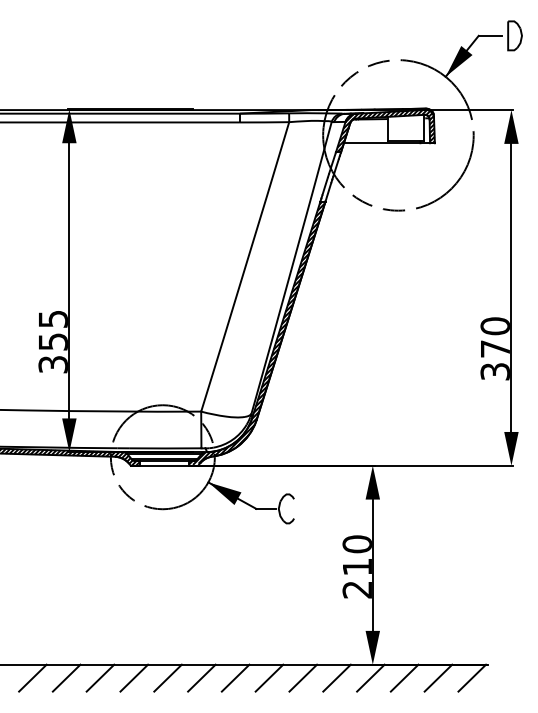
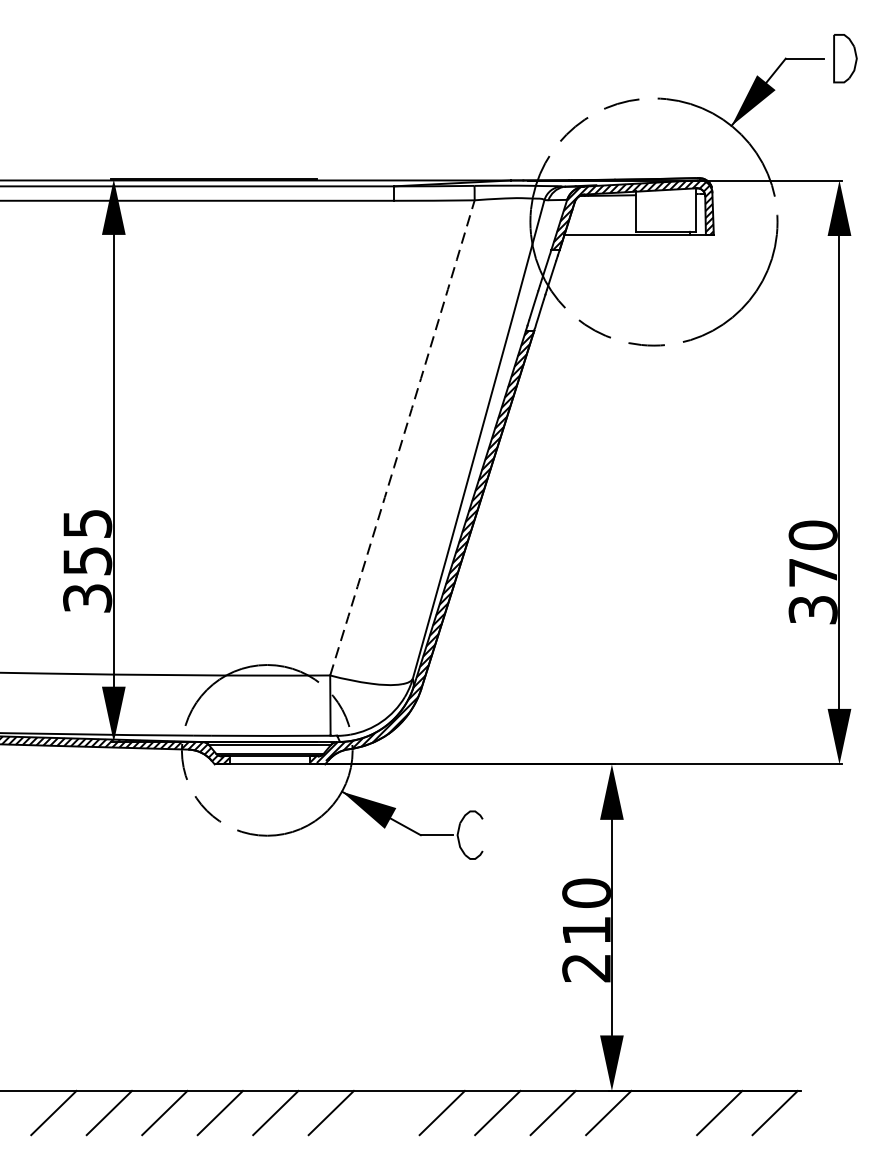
arc: (245, 266) -> (402, 437), solid -> dashed
line: (235, 677) -> (386, 1111), removed
line: (404, 677) -> (663, 1111), removed

